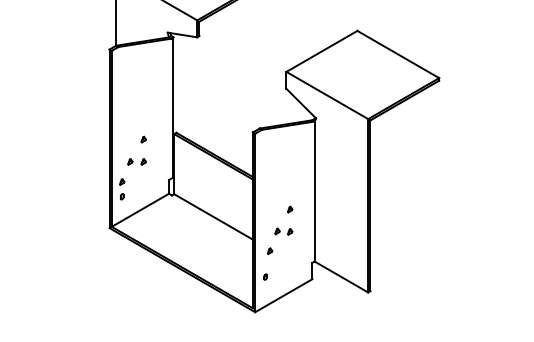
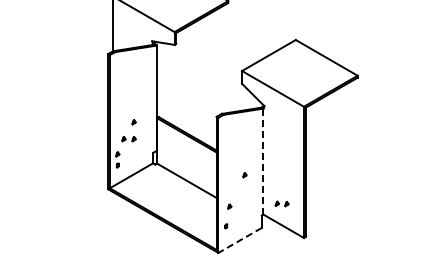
line: (314, 191) -> (263, 161), solid -> dashed
part: (283, 231) -> (281, 203), moved
line: (283, 295) -> (239, 240), solid -> dashed

